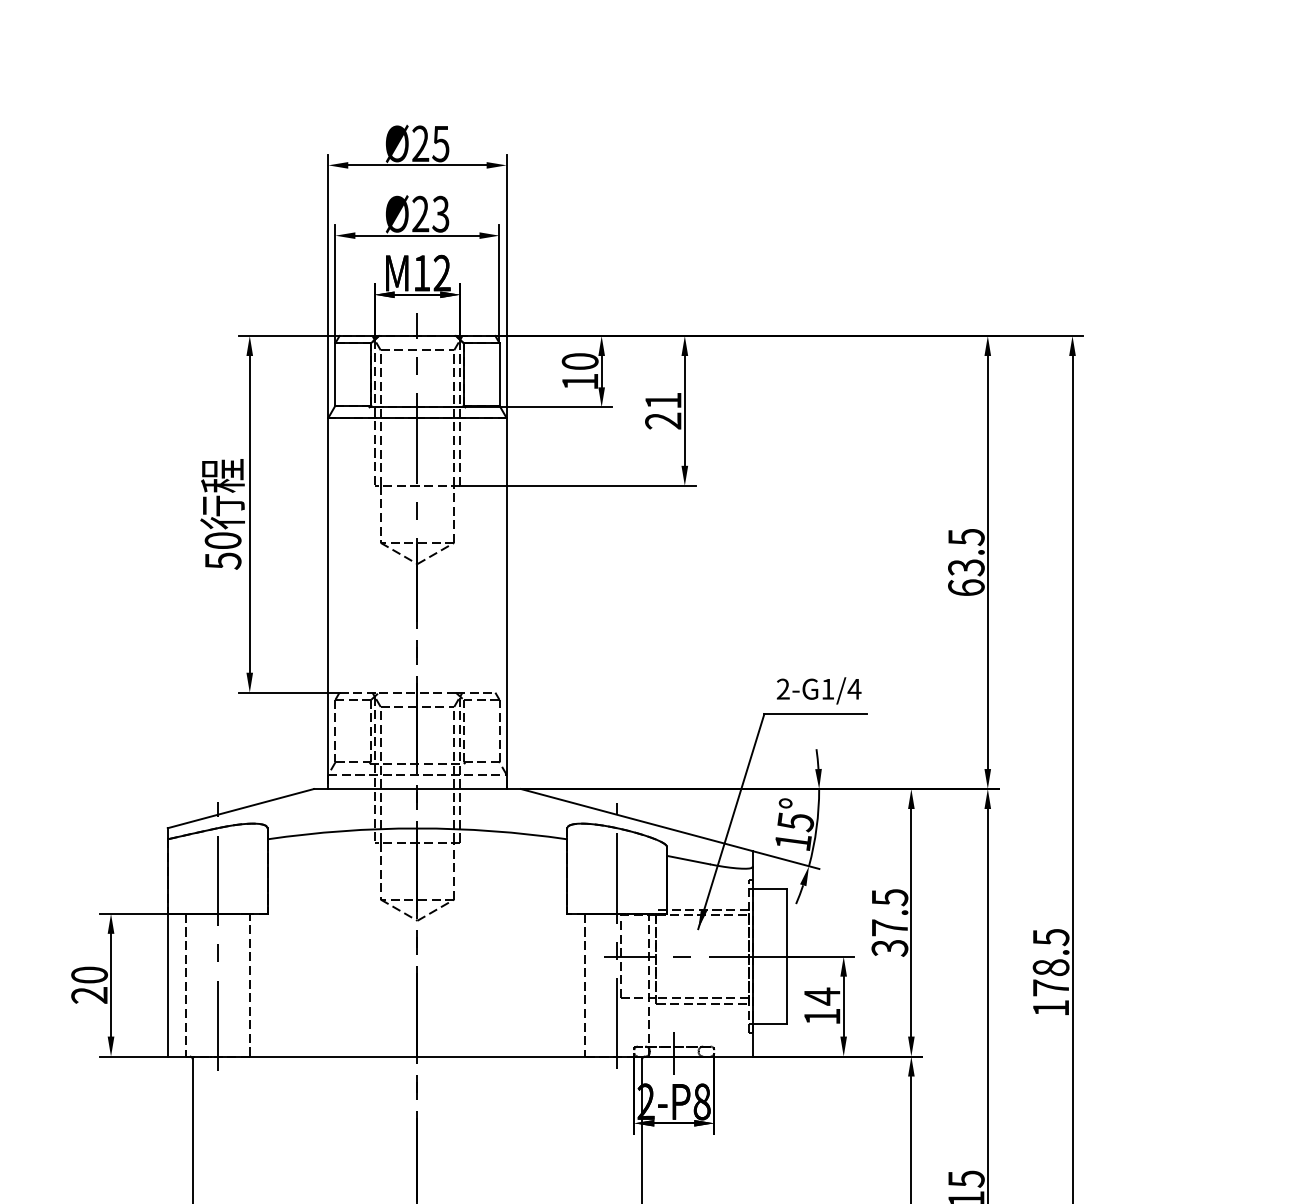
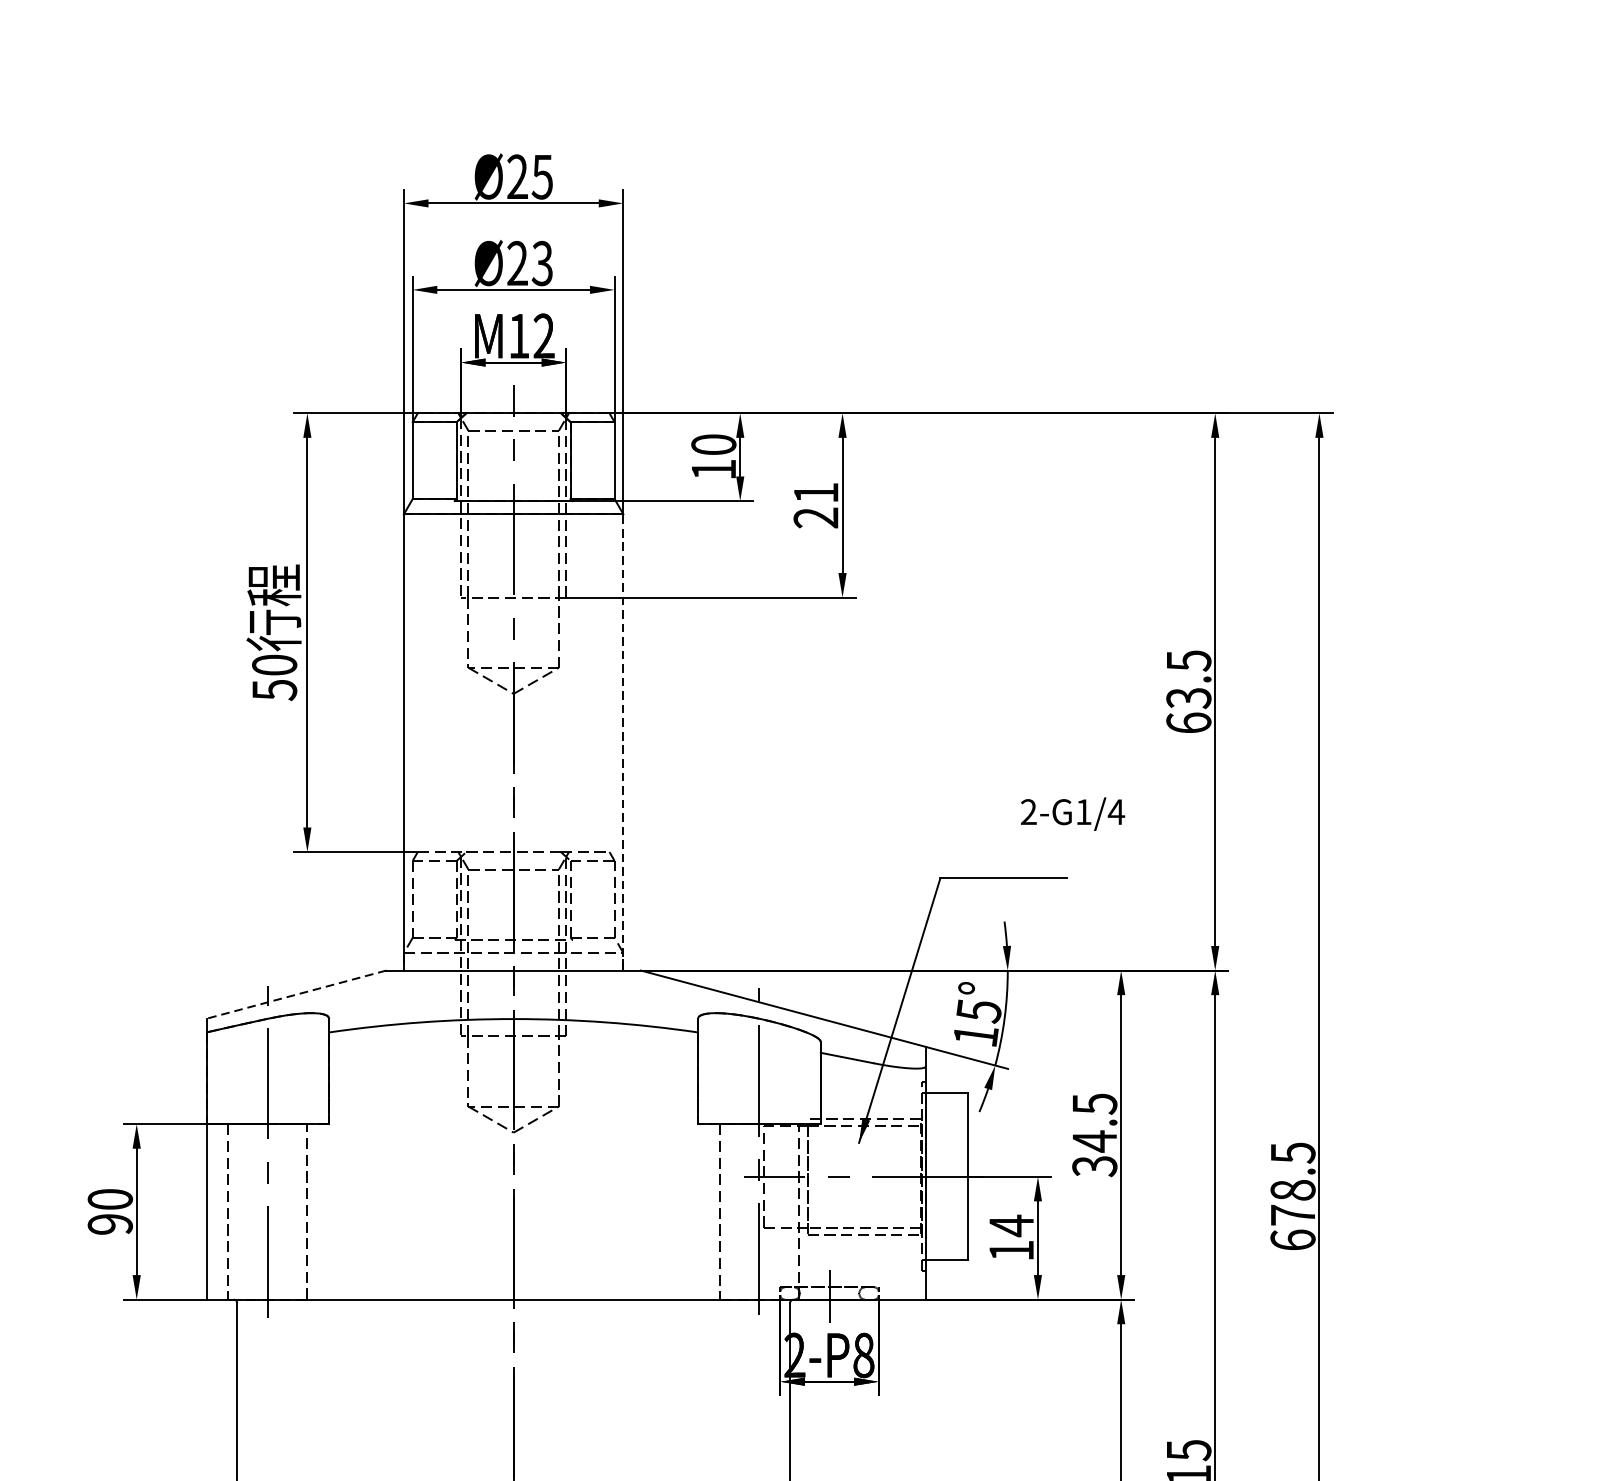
line: (506, 603) -> (623, 742), solid -> dashed
text: (818, 690) -> (1072, 813), moved
line: (240, 808) -> (295, 994), solid -> dashed
text: (889, 927) -> (1094, 1140), 37.5 -> 34.5
text: (89, 995) -> (110, 1224), 20 -> 90
text: (1050, 1007) -> (1292, 1239), 178.5 -> 678.5

